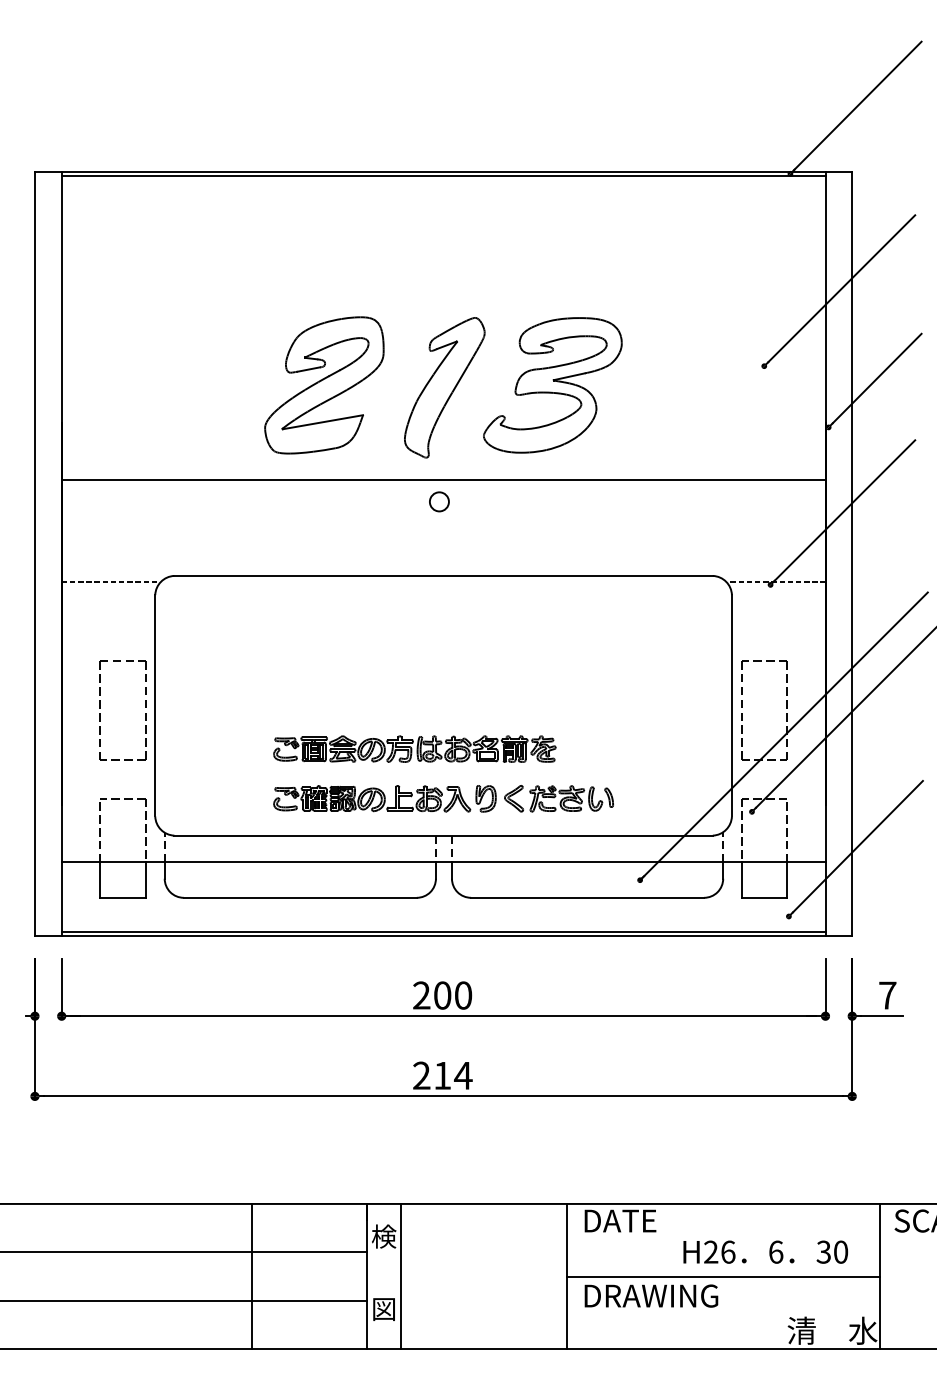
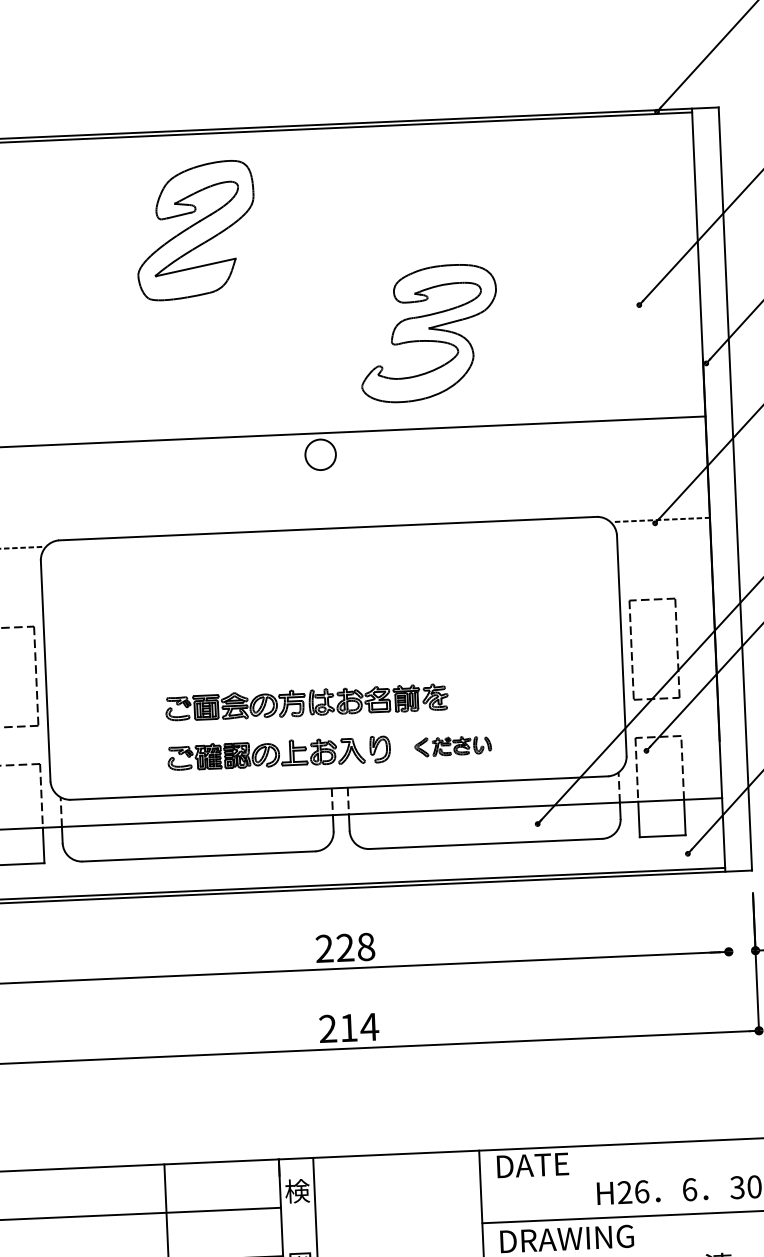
part: (324, 385) -> (195, 230), moved
part: (444, 387) -> (320, 340), removed
circle: (438, 501) -> (319, 454), size x1.6
part: (558, 798) -> (452, 745), size x0.7
line: (825, 987) -> (727, 923), removed
text: (453, 995) -> (356, 947), 200 -> 228

